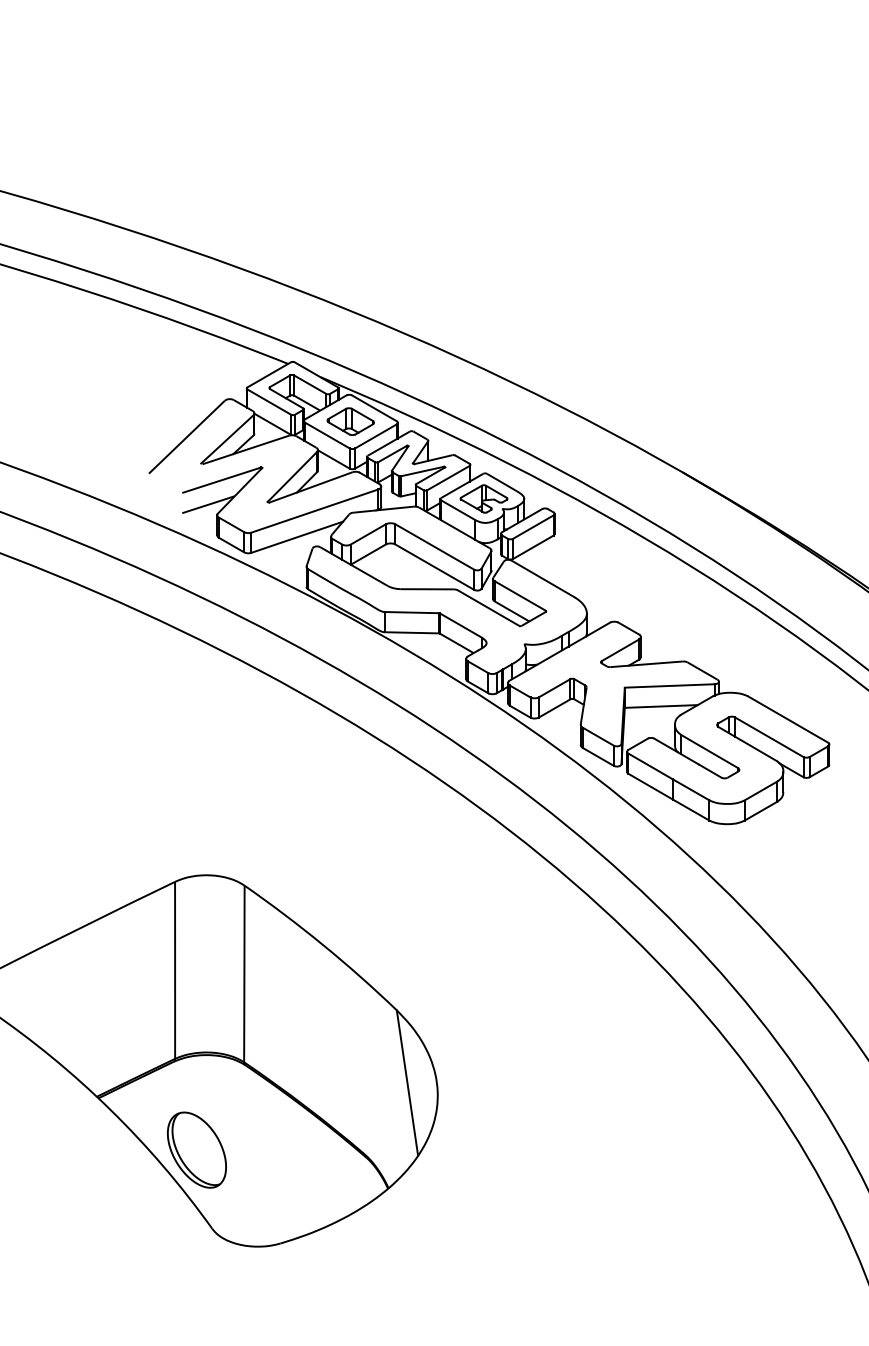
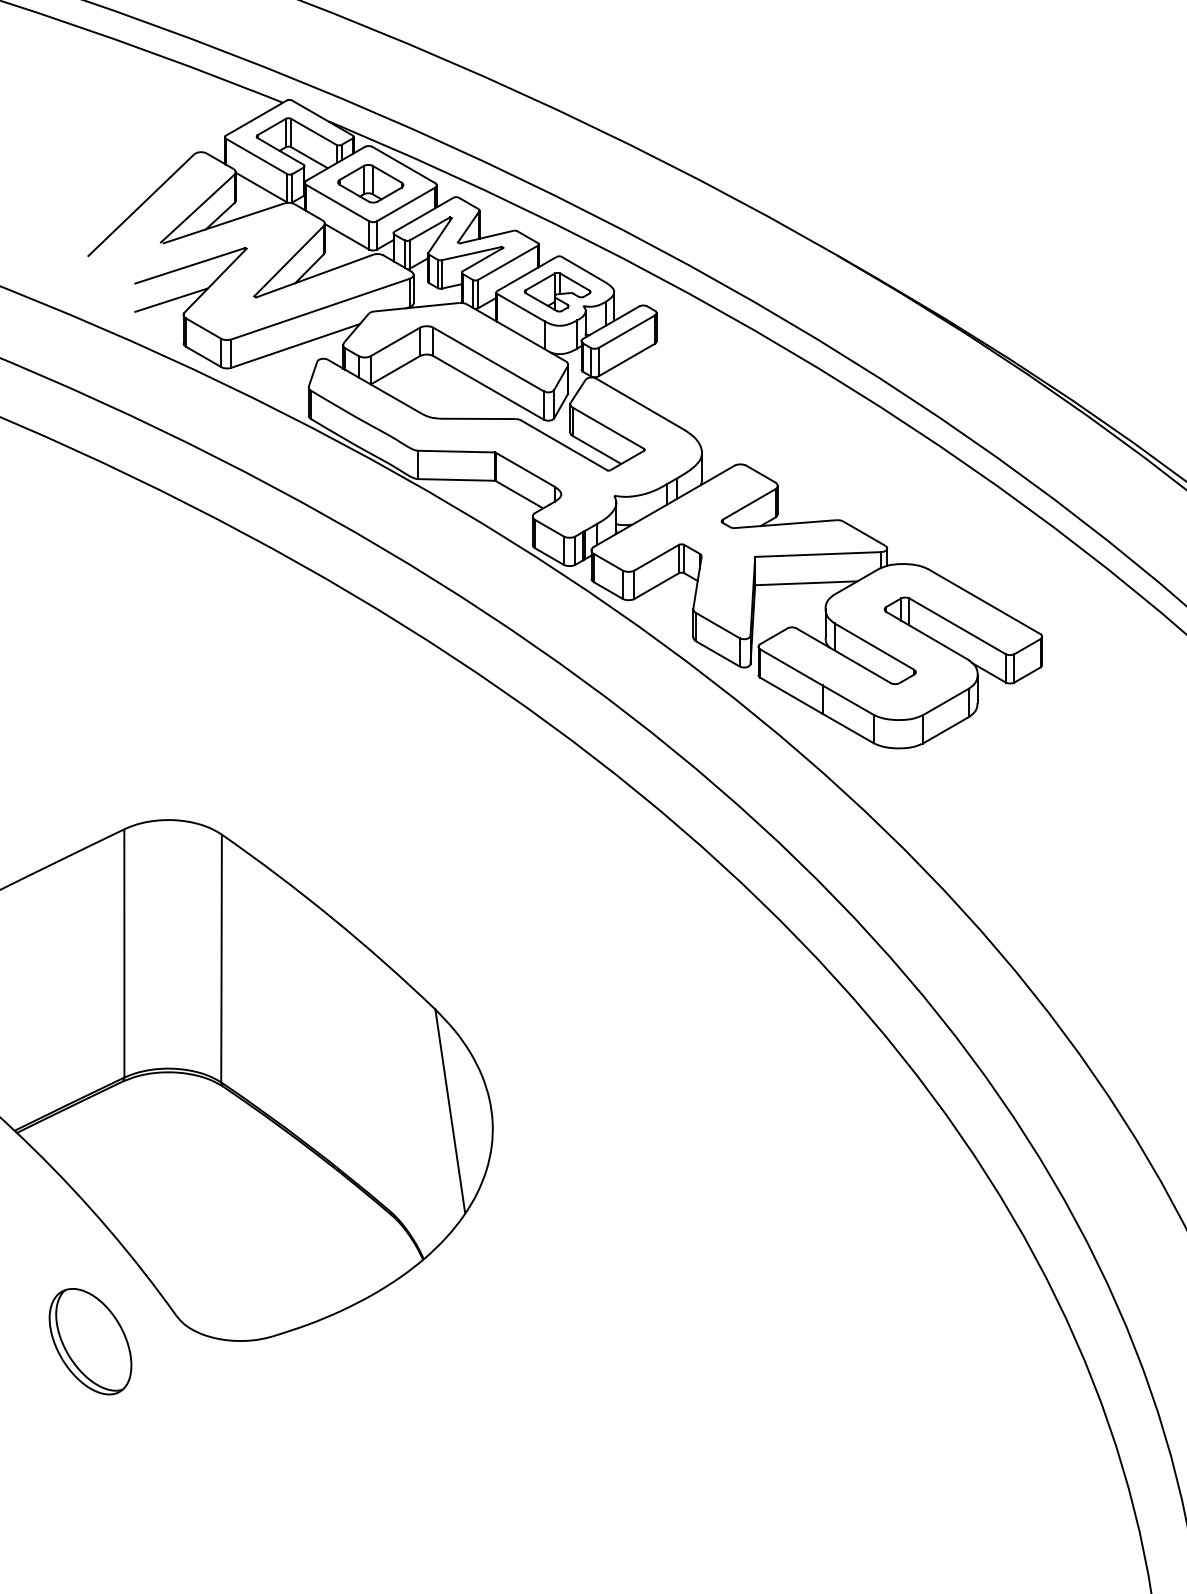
part: (196, 1149) -> (89, 1340), moved

